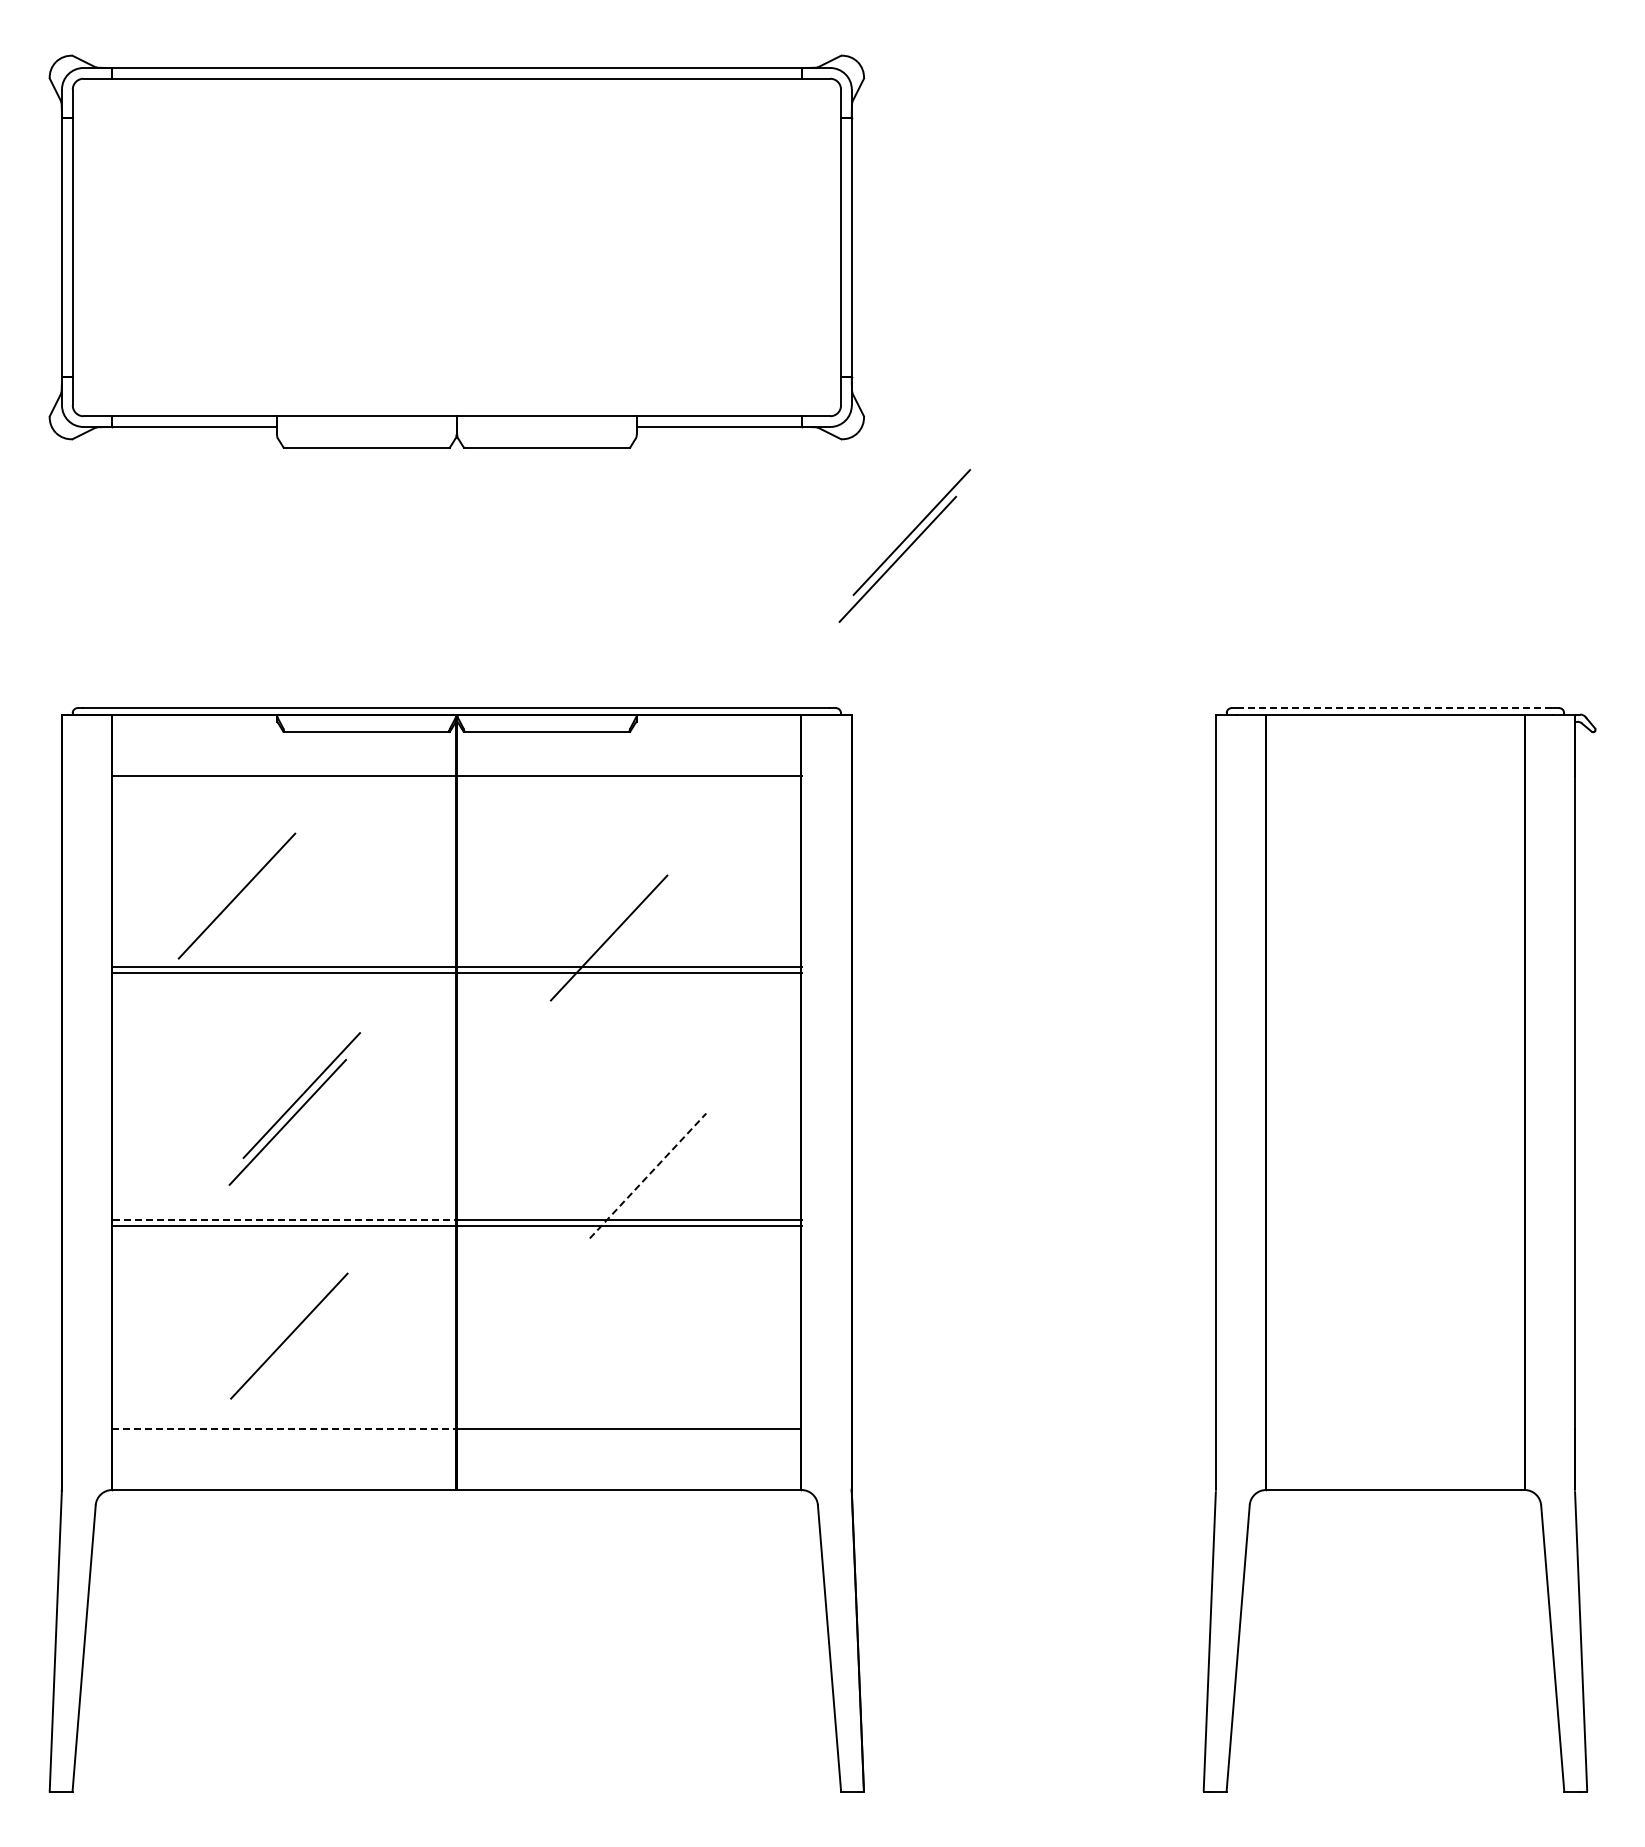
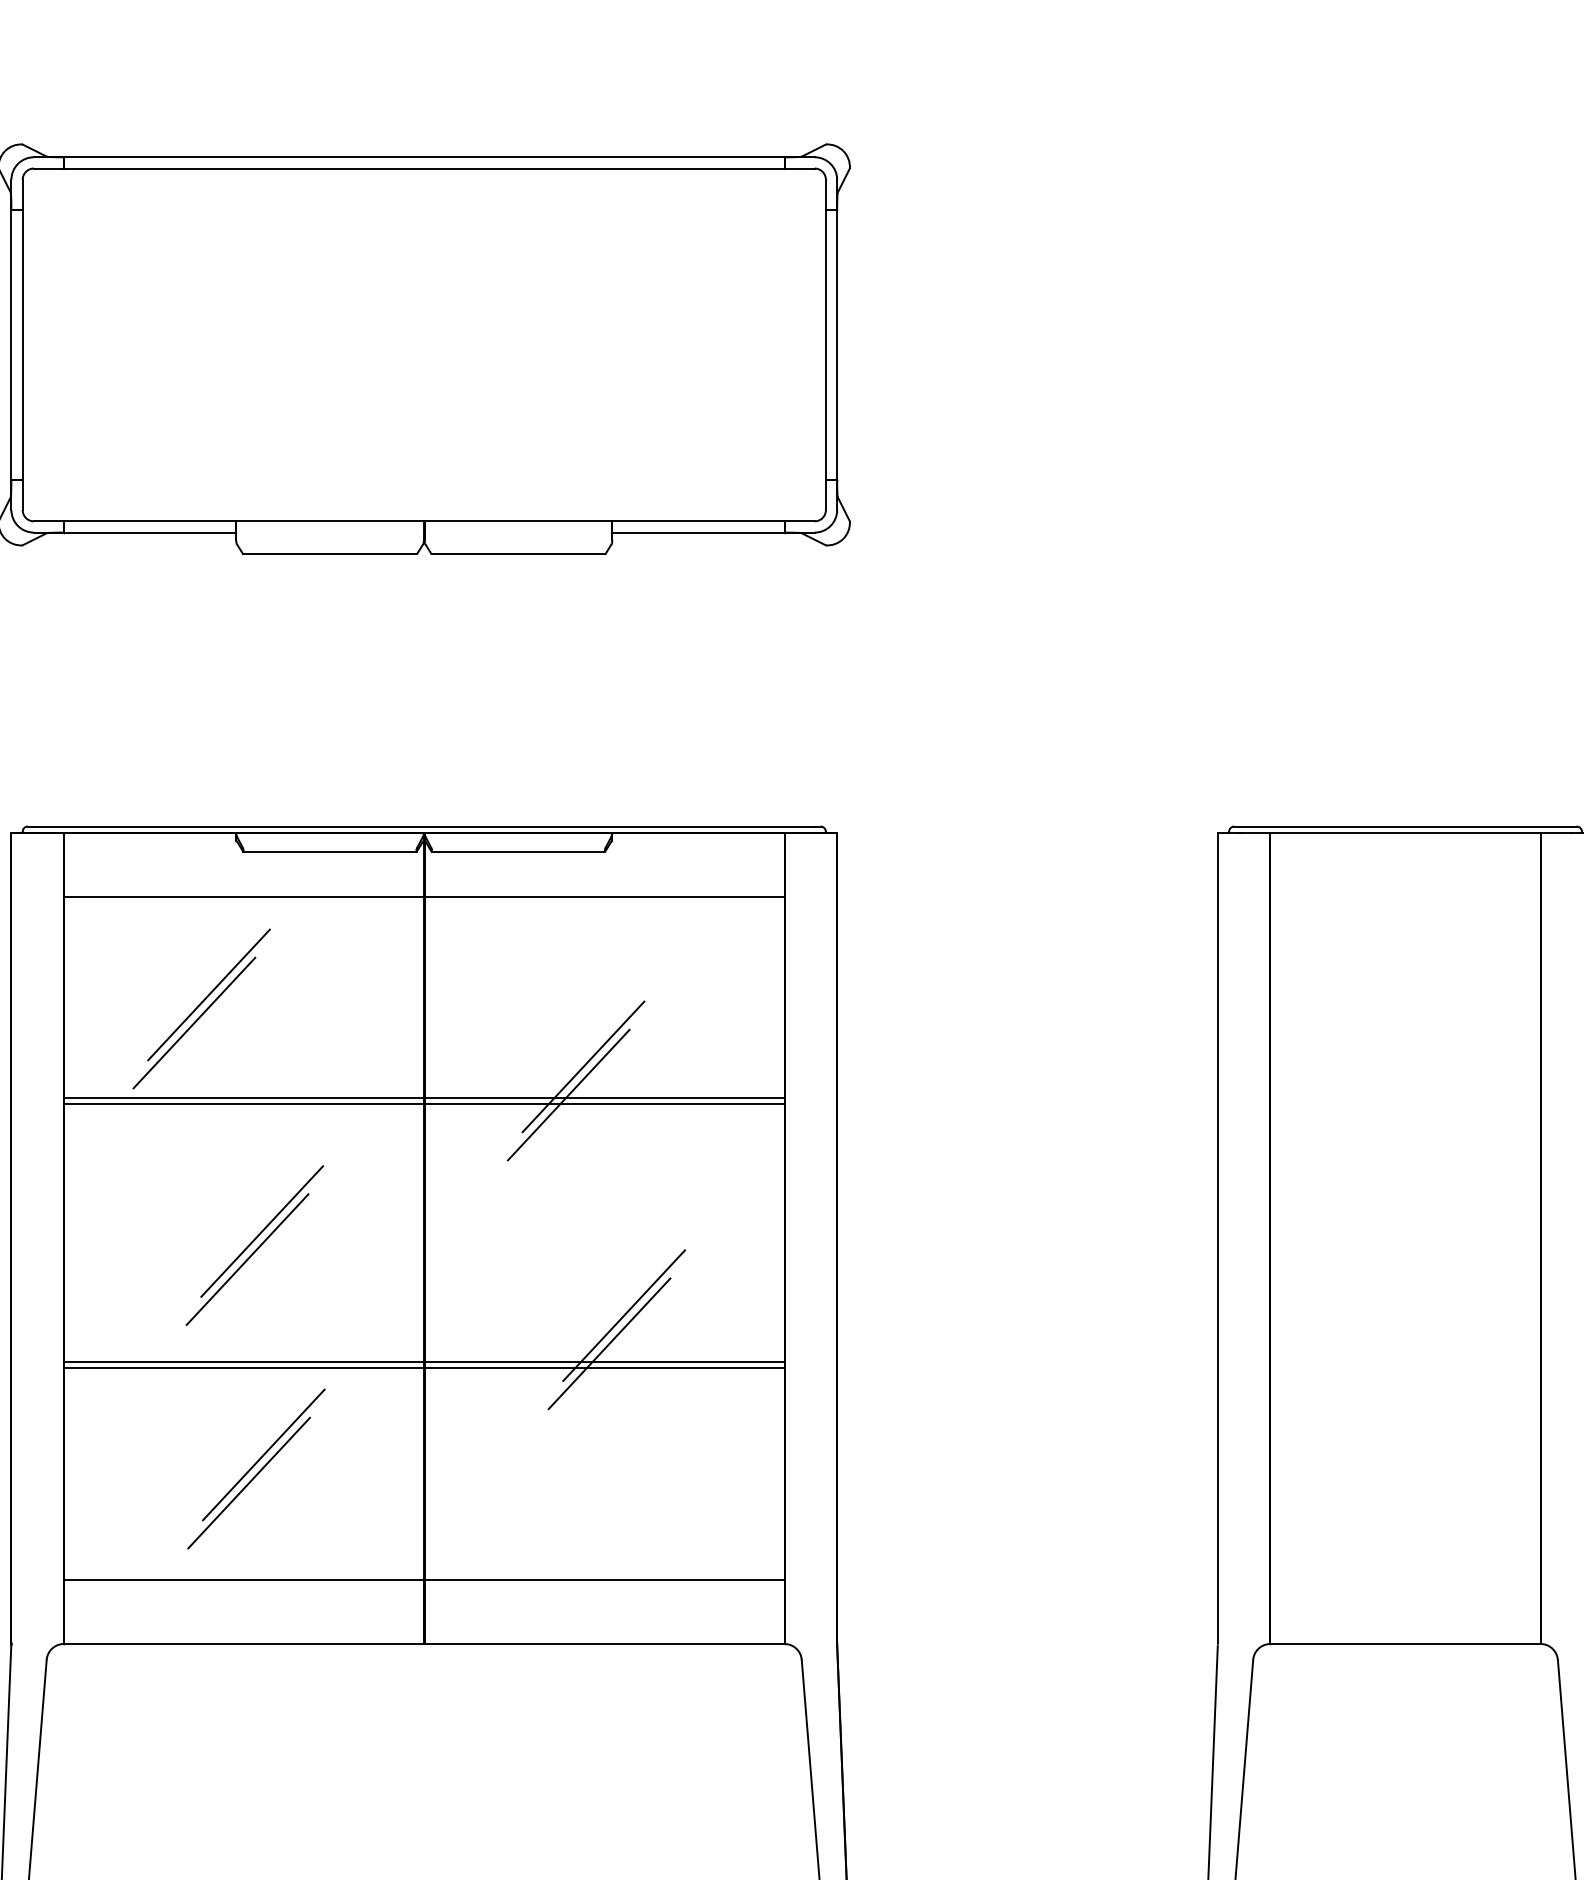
part: (904, 545) -> (892, 656), removed
line: (1395, 708) -> (1405, 826), dashed -> solid
line: (250, 868) -> (208, 994), added
line: (594, 964) -> (568, 1094), added
line: (648, 1175) -> (624, 1315), dashed -> solid
line: (633, 1202) -> (608, 1343), added
line: (285, 1220) -> (245, 1362), dashed -> solid
line: (303, 1308) -> (263, 1454), added
line: (284, 1428) -> (244, 1579), dashed -> solid

